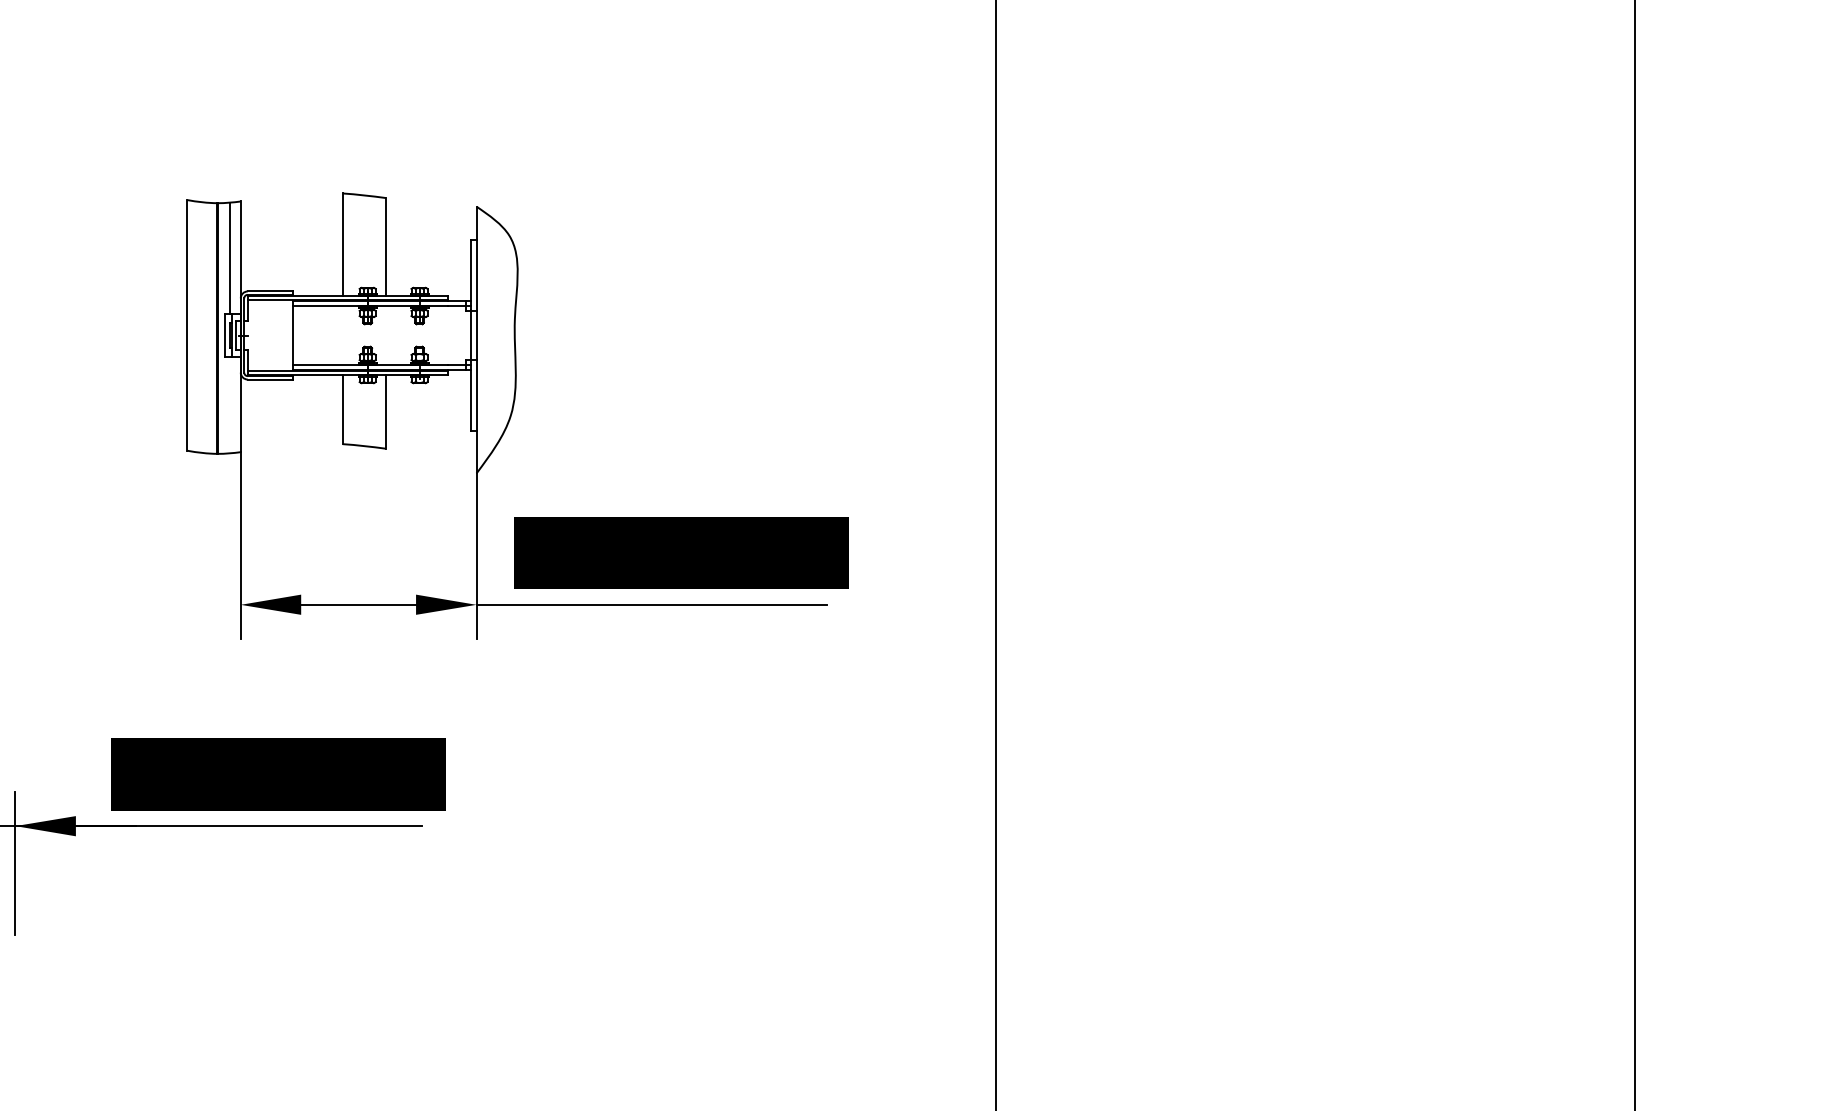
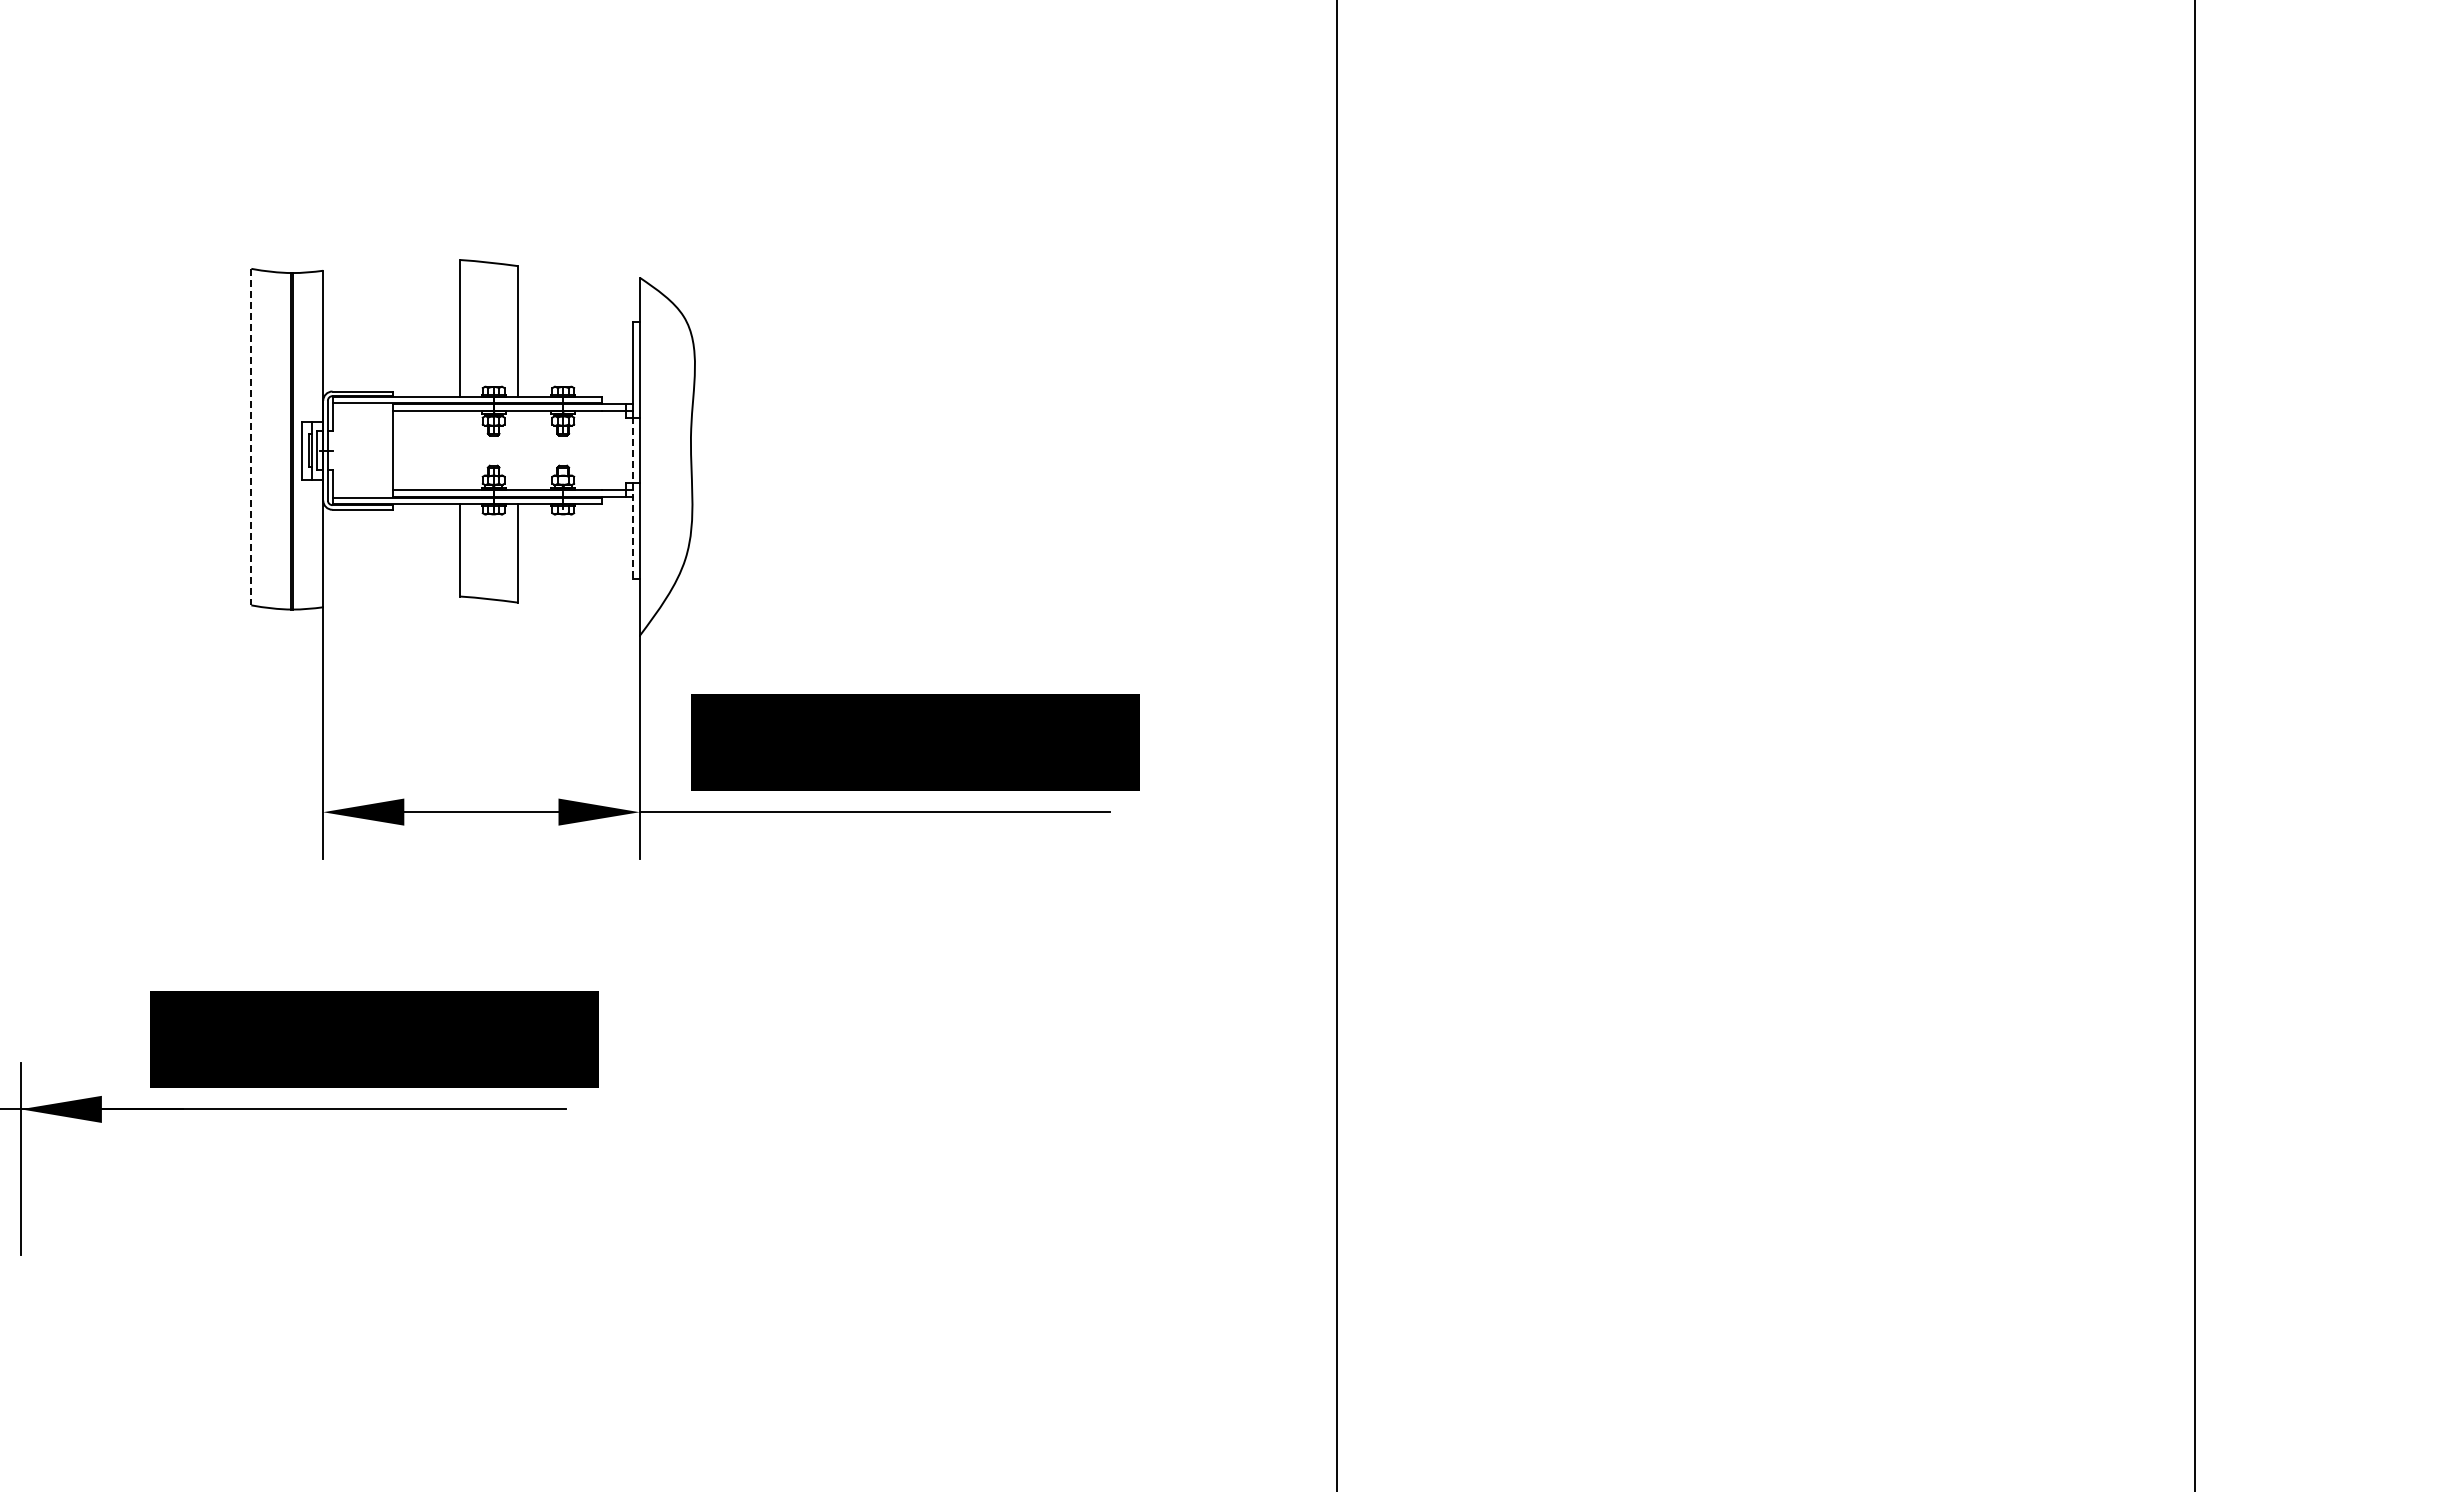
line: (230, 257) -> (309, 346), removed
line: (187, 325) -> (251, 437), solid -> dashed
line: (471, 371) -> (632, 498), solid -> dashed

